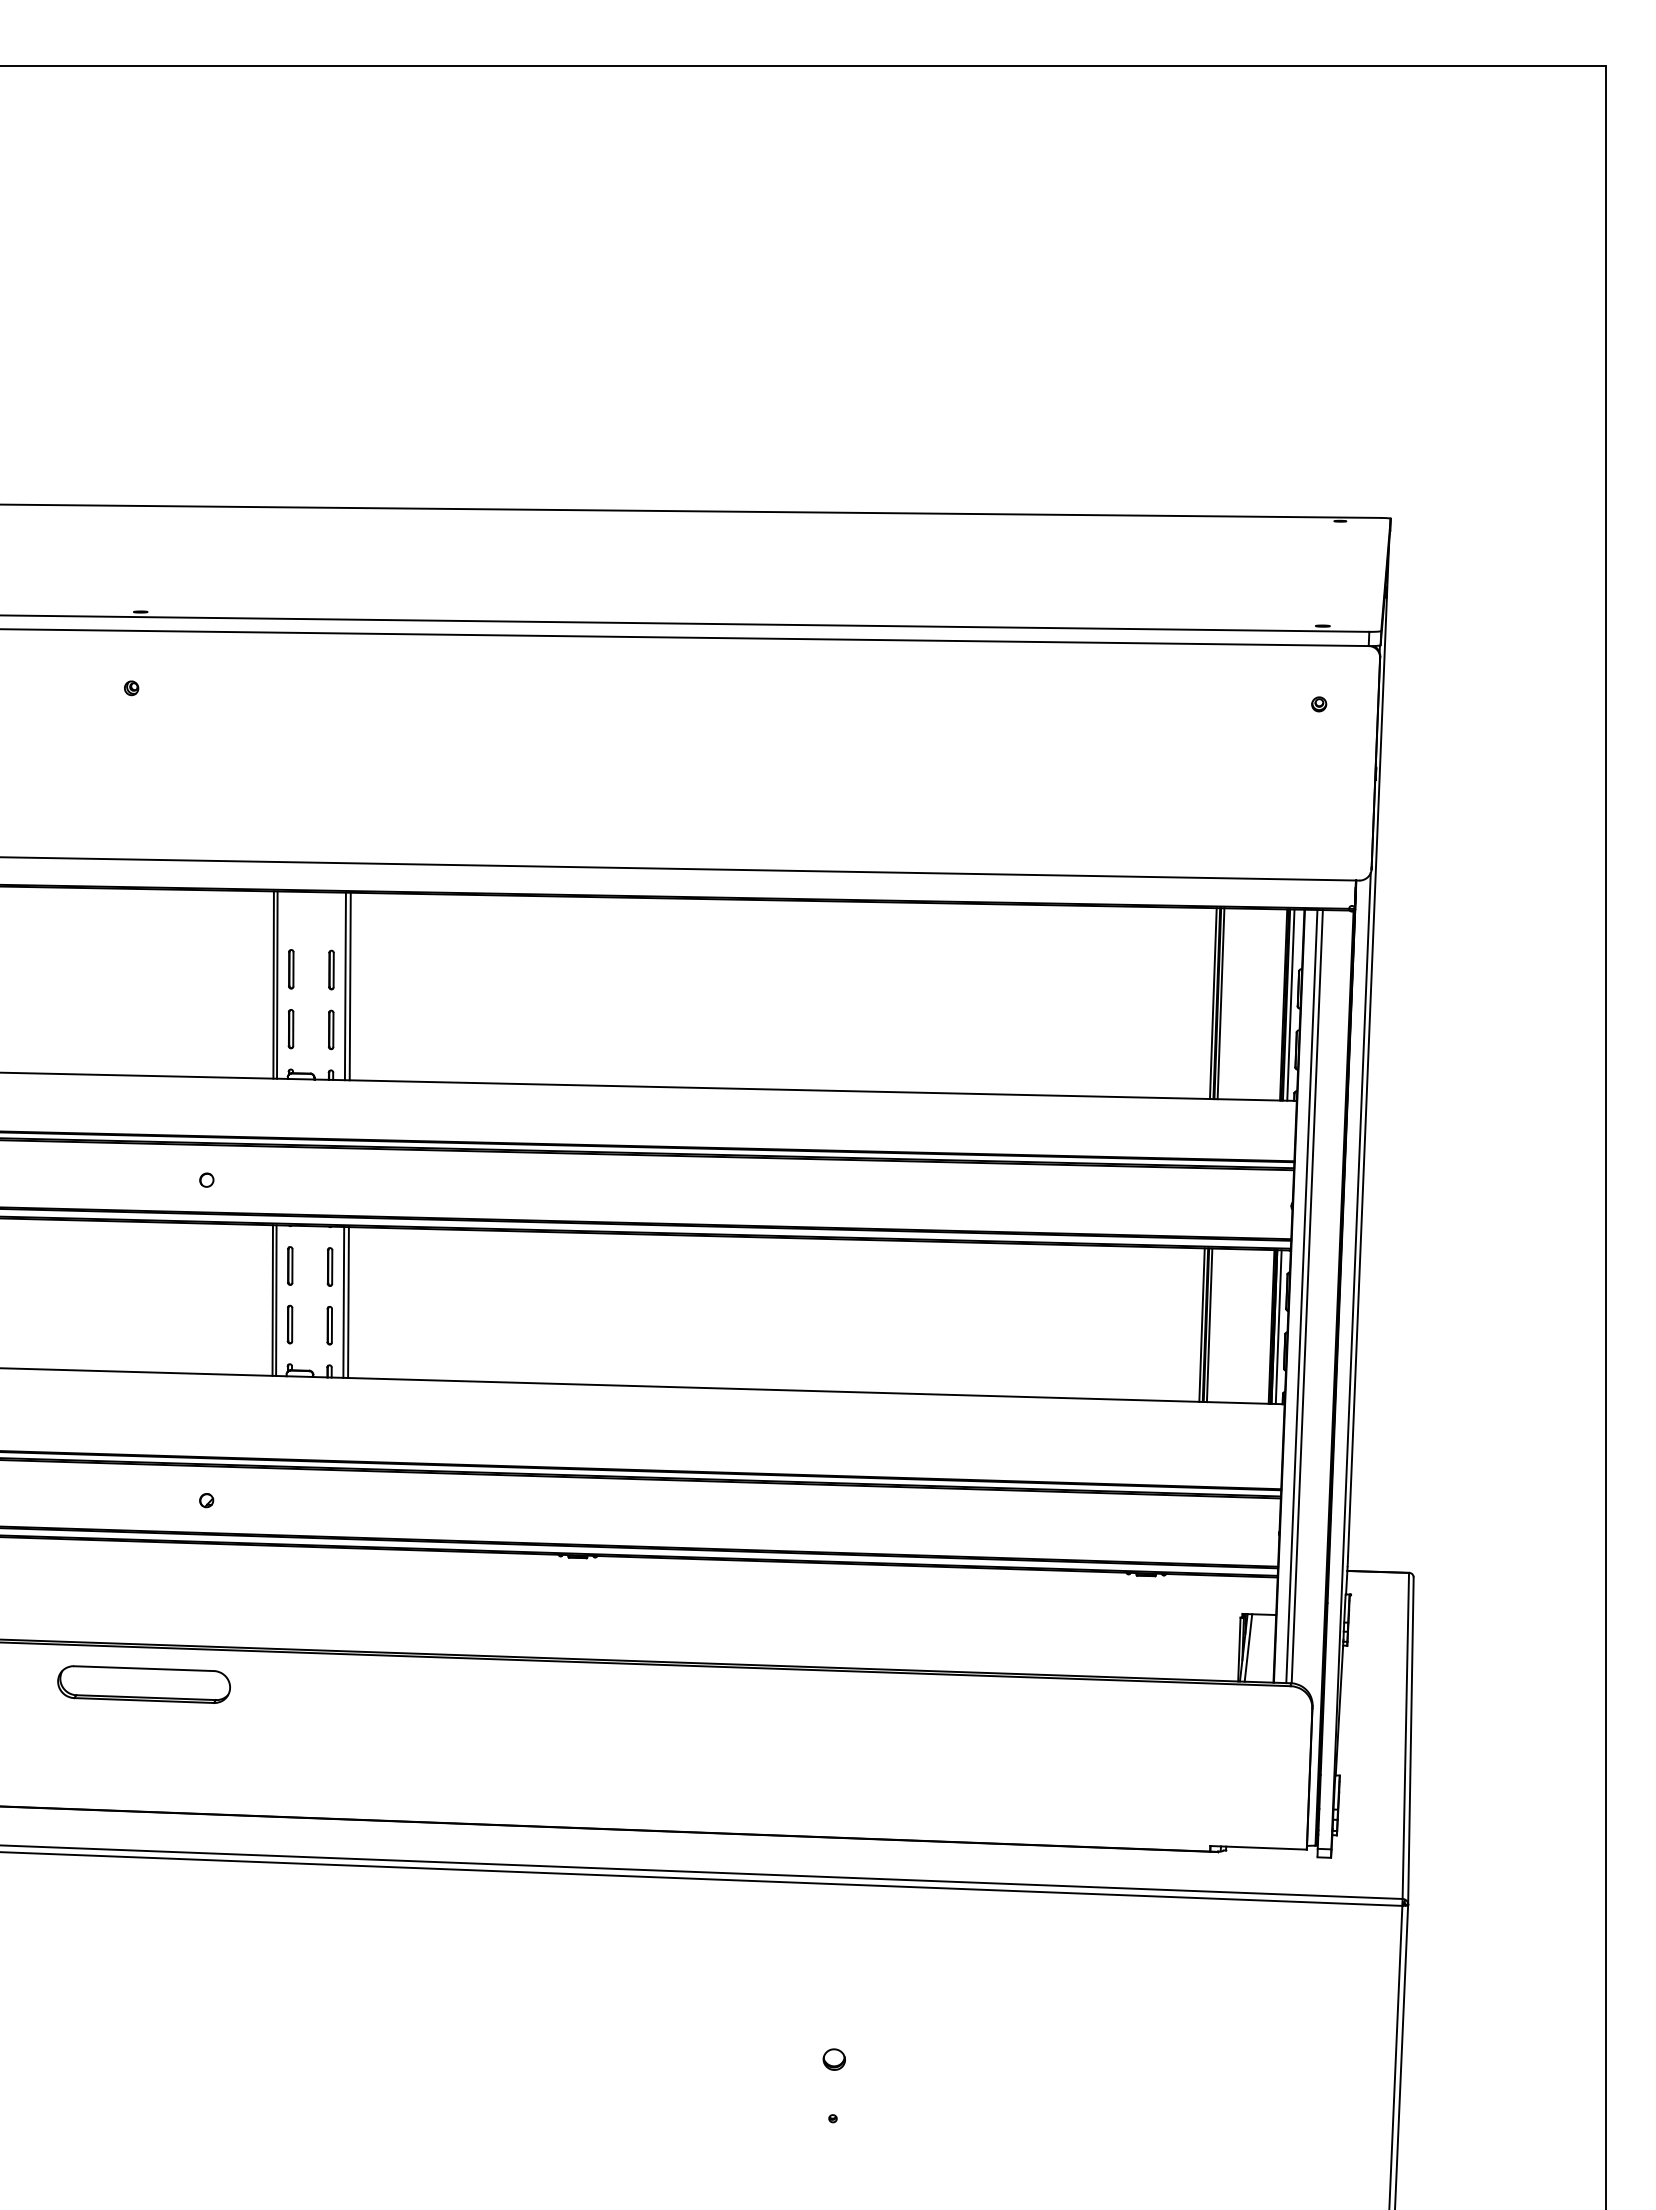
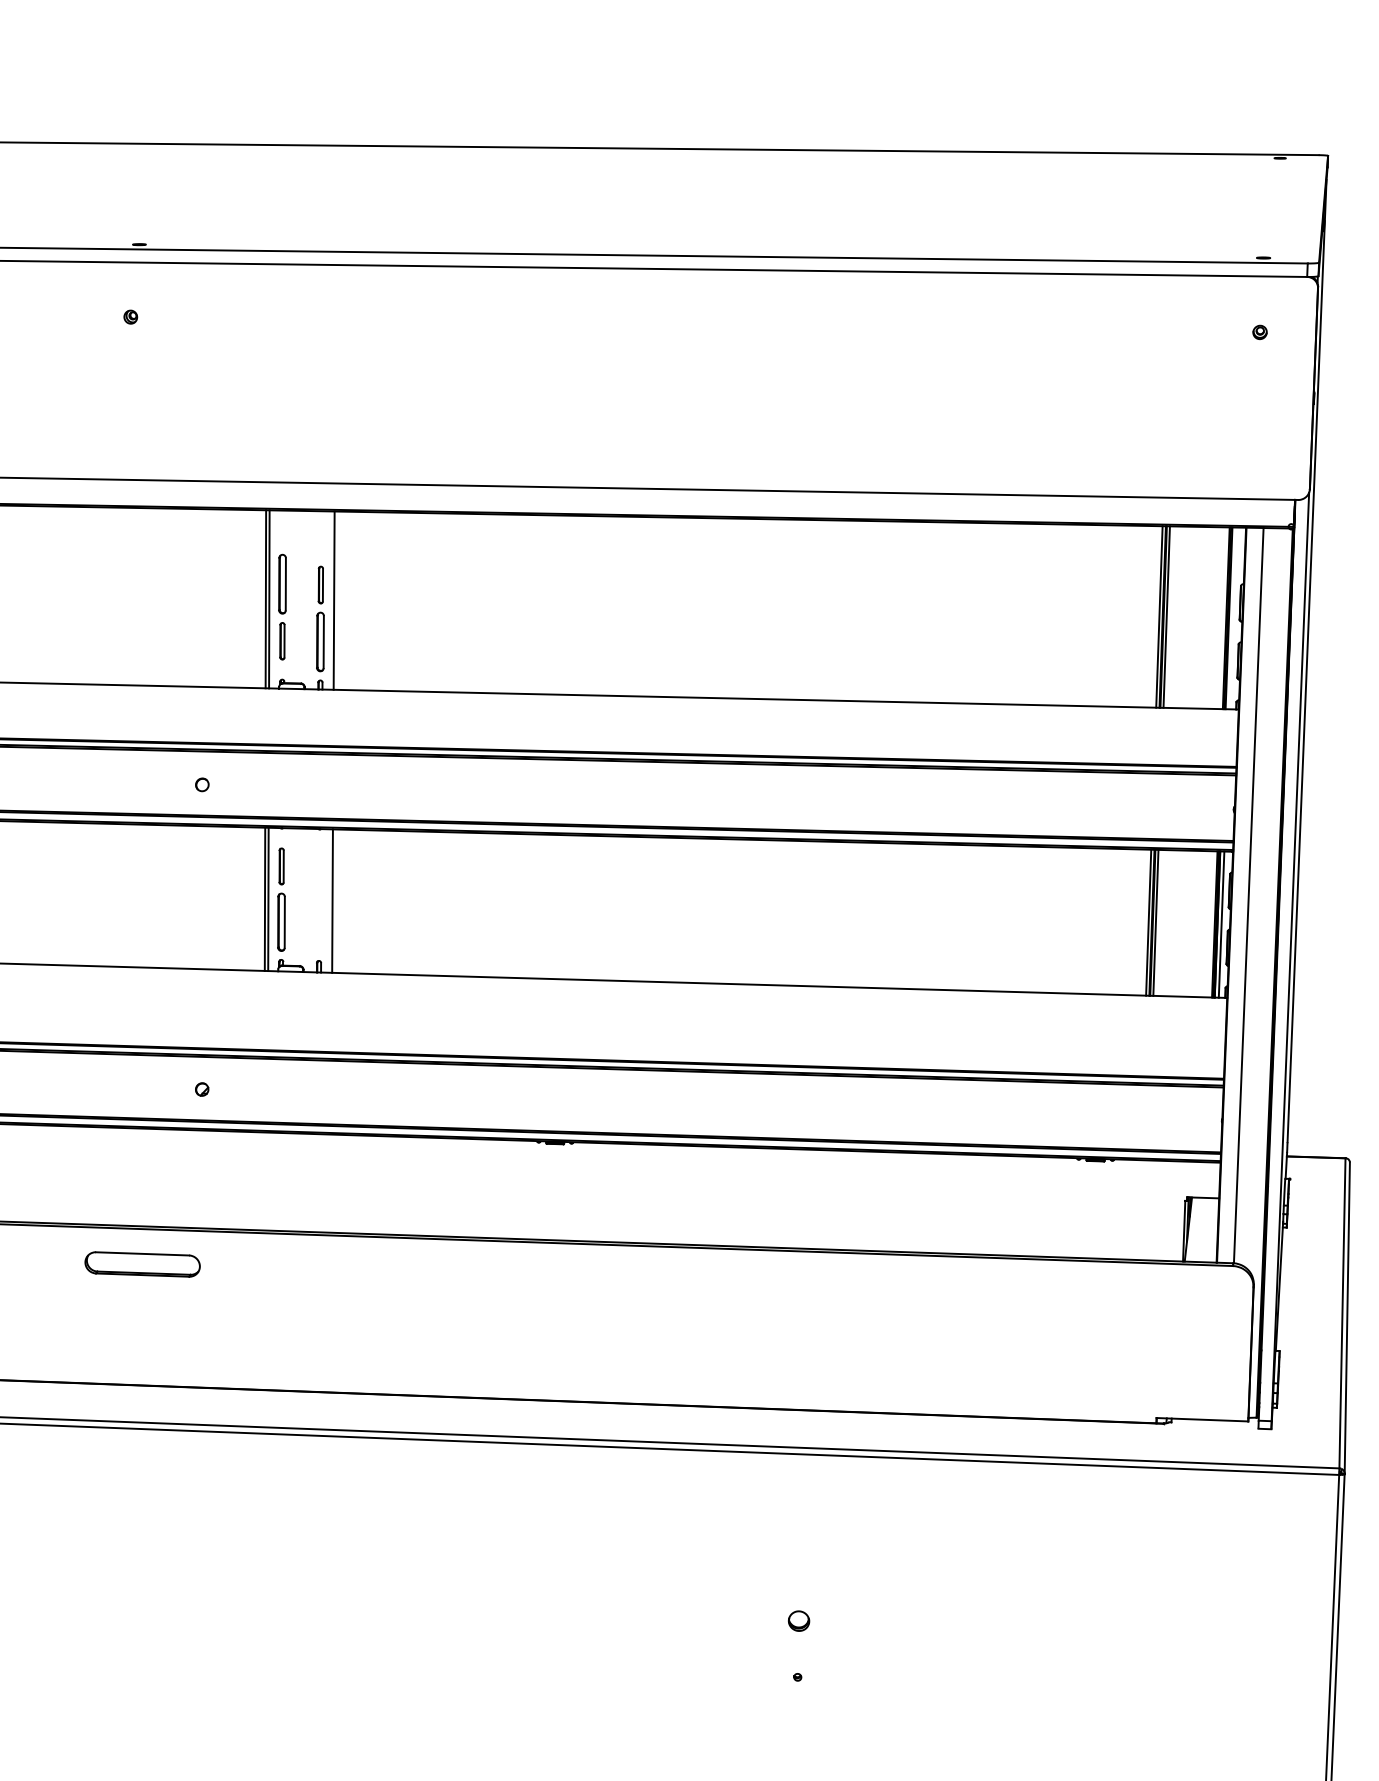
part: (291, 969) -> (282, 584), size x1.6
line: (349, 986) -> (337, 600), removed
line: (1290, 1004) -> (1232, 617), removed
part: (331, 1029) -> (320, 641), size x1.6
part: (329, 1266) -> (318, 866), removed
line: (1301, 1296) -> (1243, 895), removed
line: (348, 1302) -> (337, 901), removed
part: (289, 1324) -> (280, 922), size x1.6
part: (329, 1325) -> (318, 923), removed
line: (1248, 1647) -> (1192, 1229), removed
part: (143, 1684) -> (142, 1264), size x0.7

